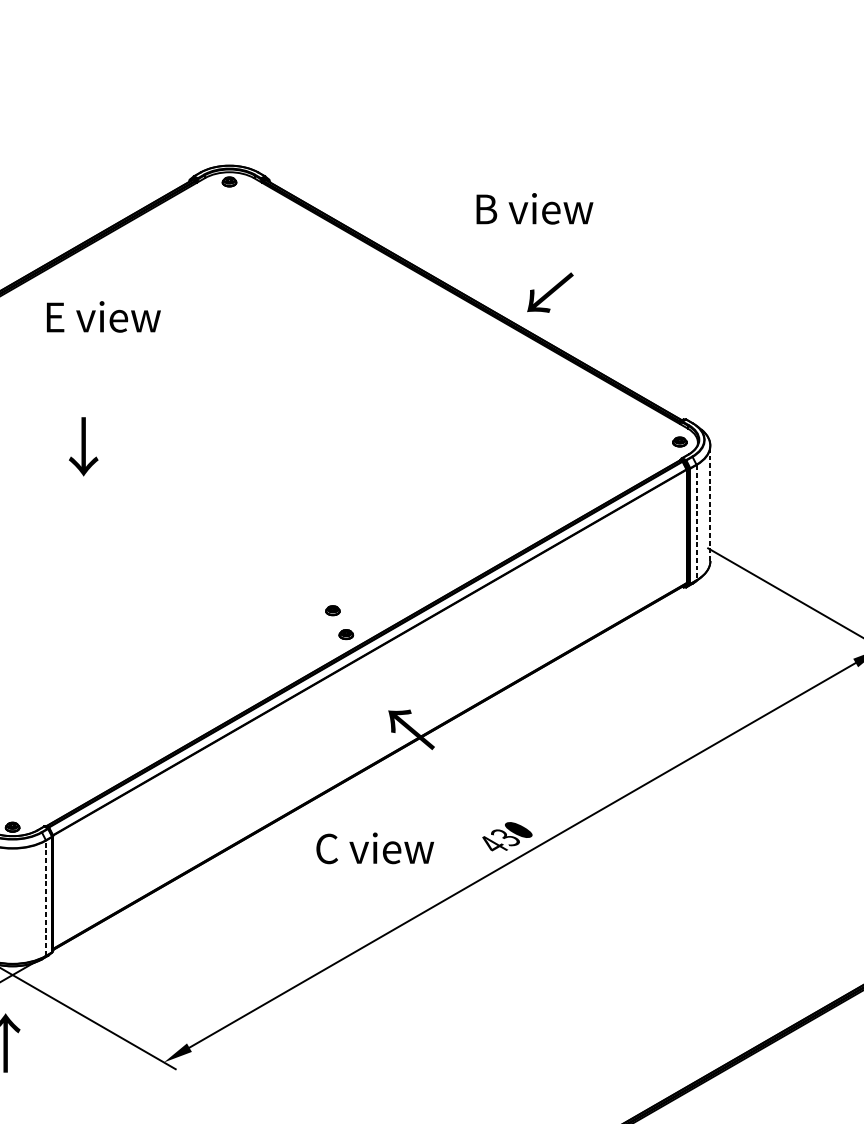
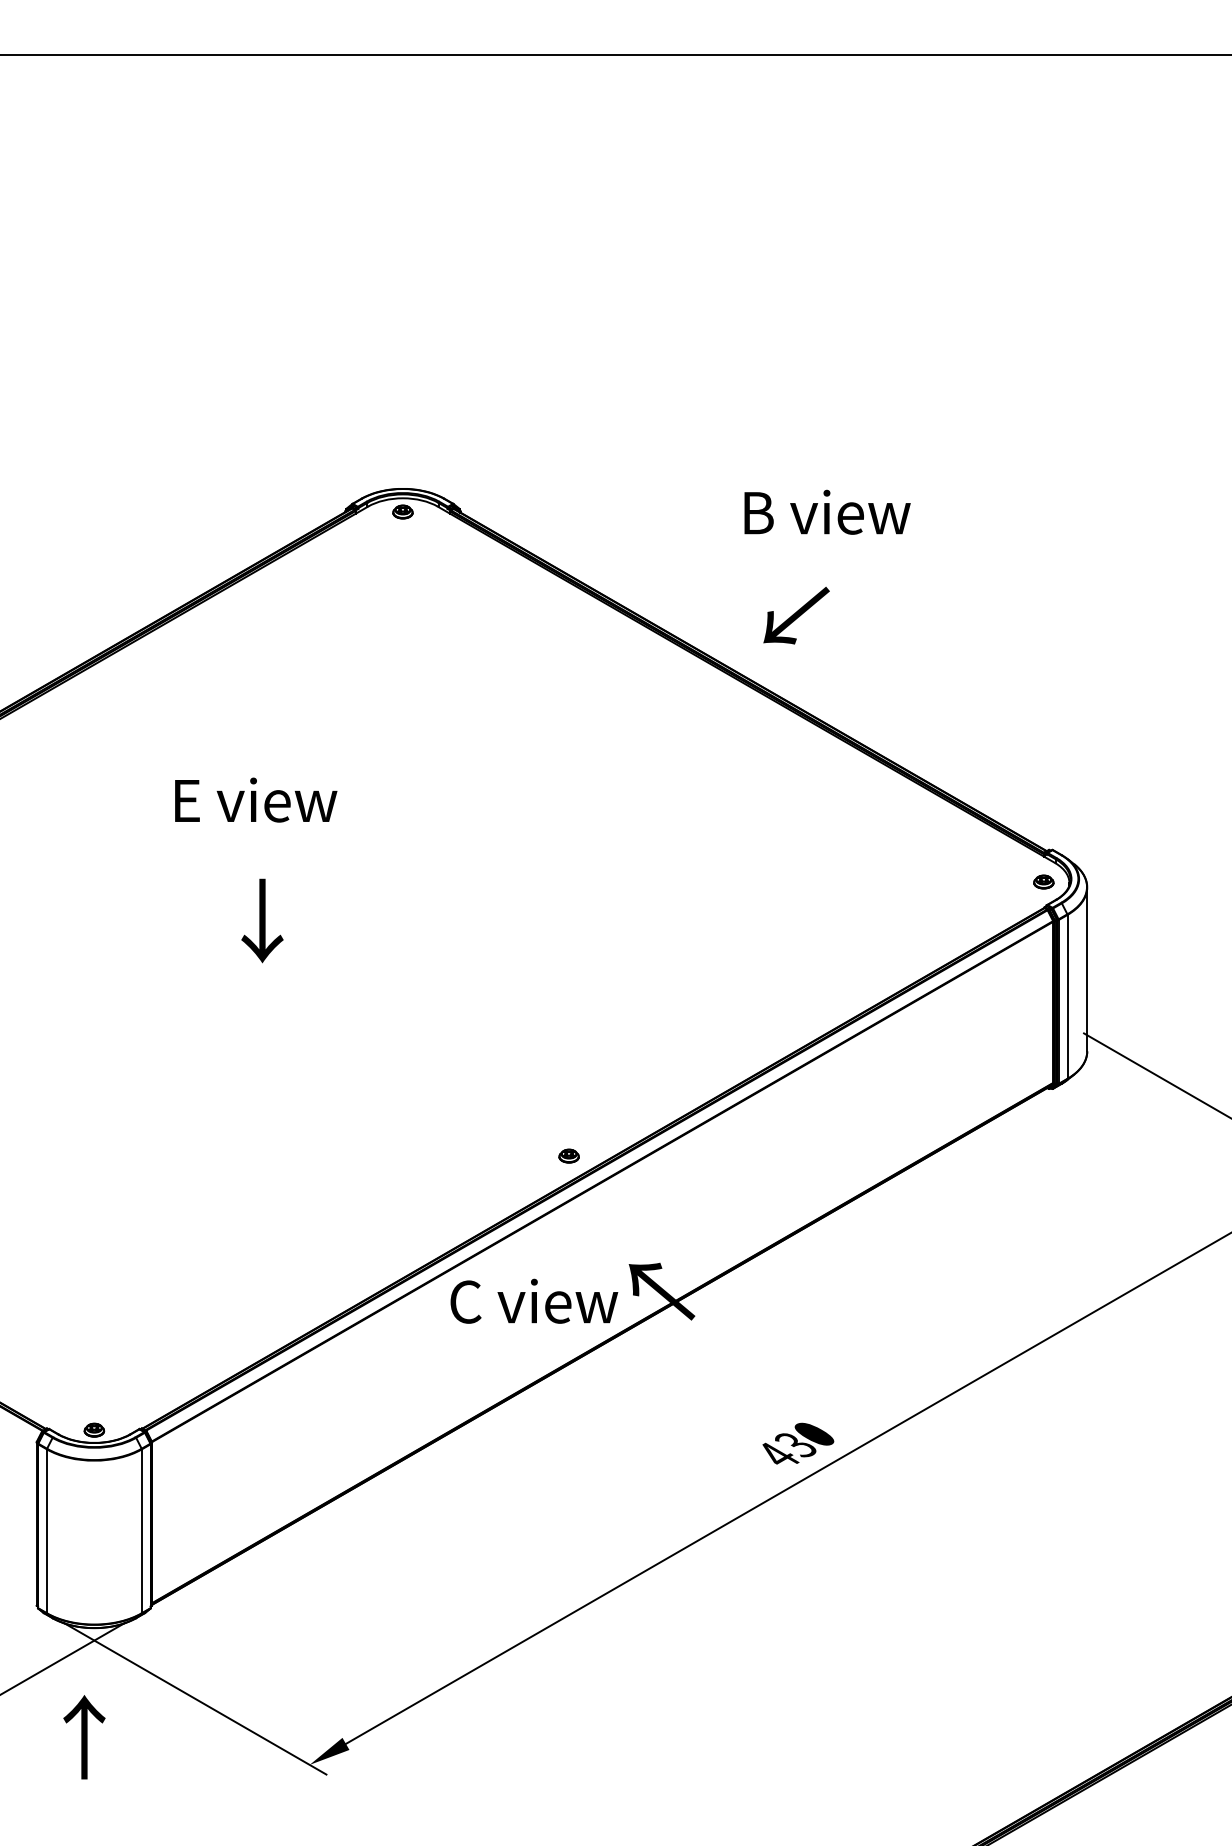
text: (534, 208) -> (827, 511), moved
text: (550, 292) -> (796, 615), moved
text: (104, 316) -> (256, 799), moved
text: (83, 446) -> (262, 920), moved
line: (710, 503) -> (1087, 969), dashed -> solid
line: (696, 522) -> (1067, 996), dashed -> solid
part: (332, 610) -> (549, 1121), removed
text: (375, 847) -> (534, 1300), moved
line: (45, 898) -> (141, 1531), dashed -> solid

